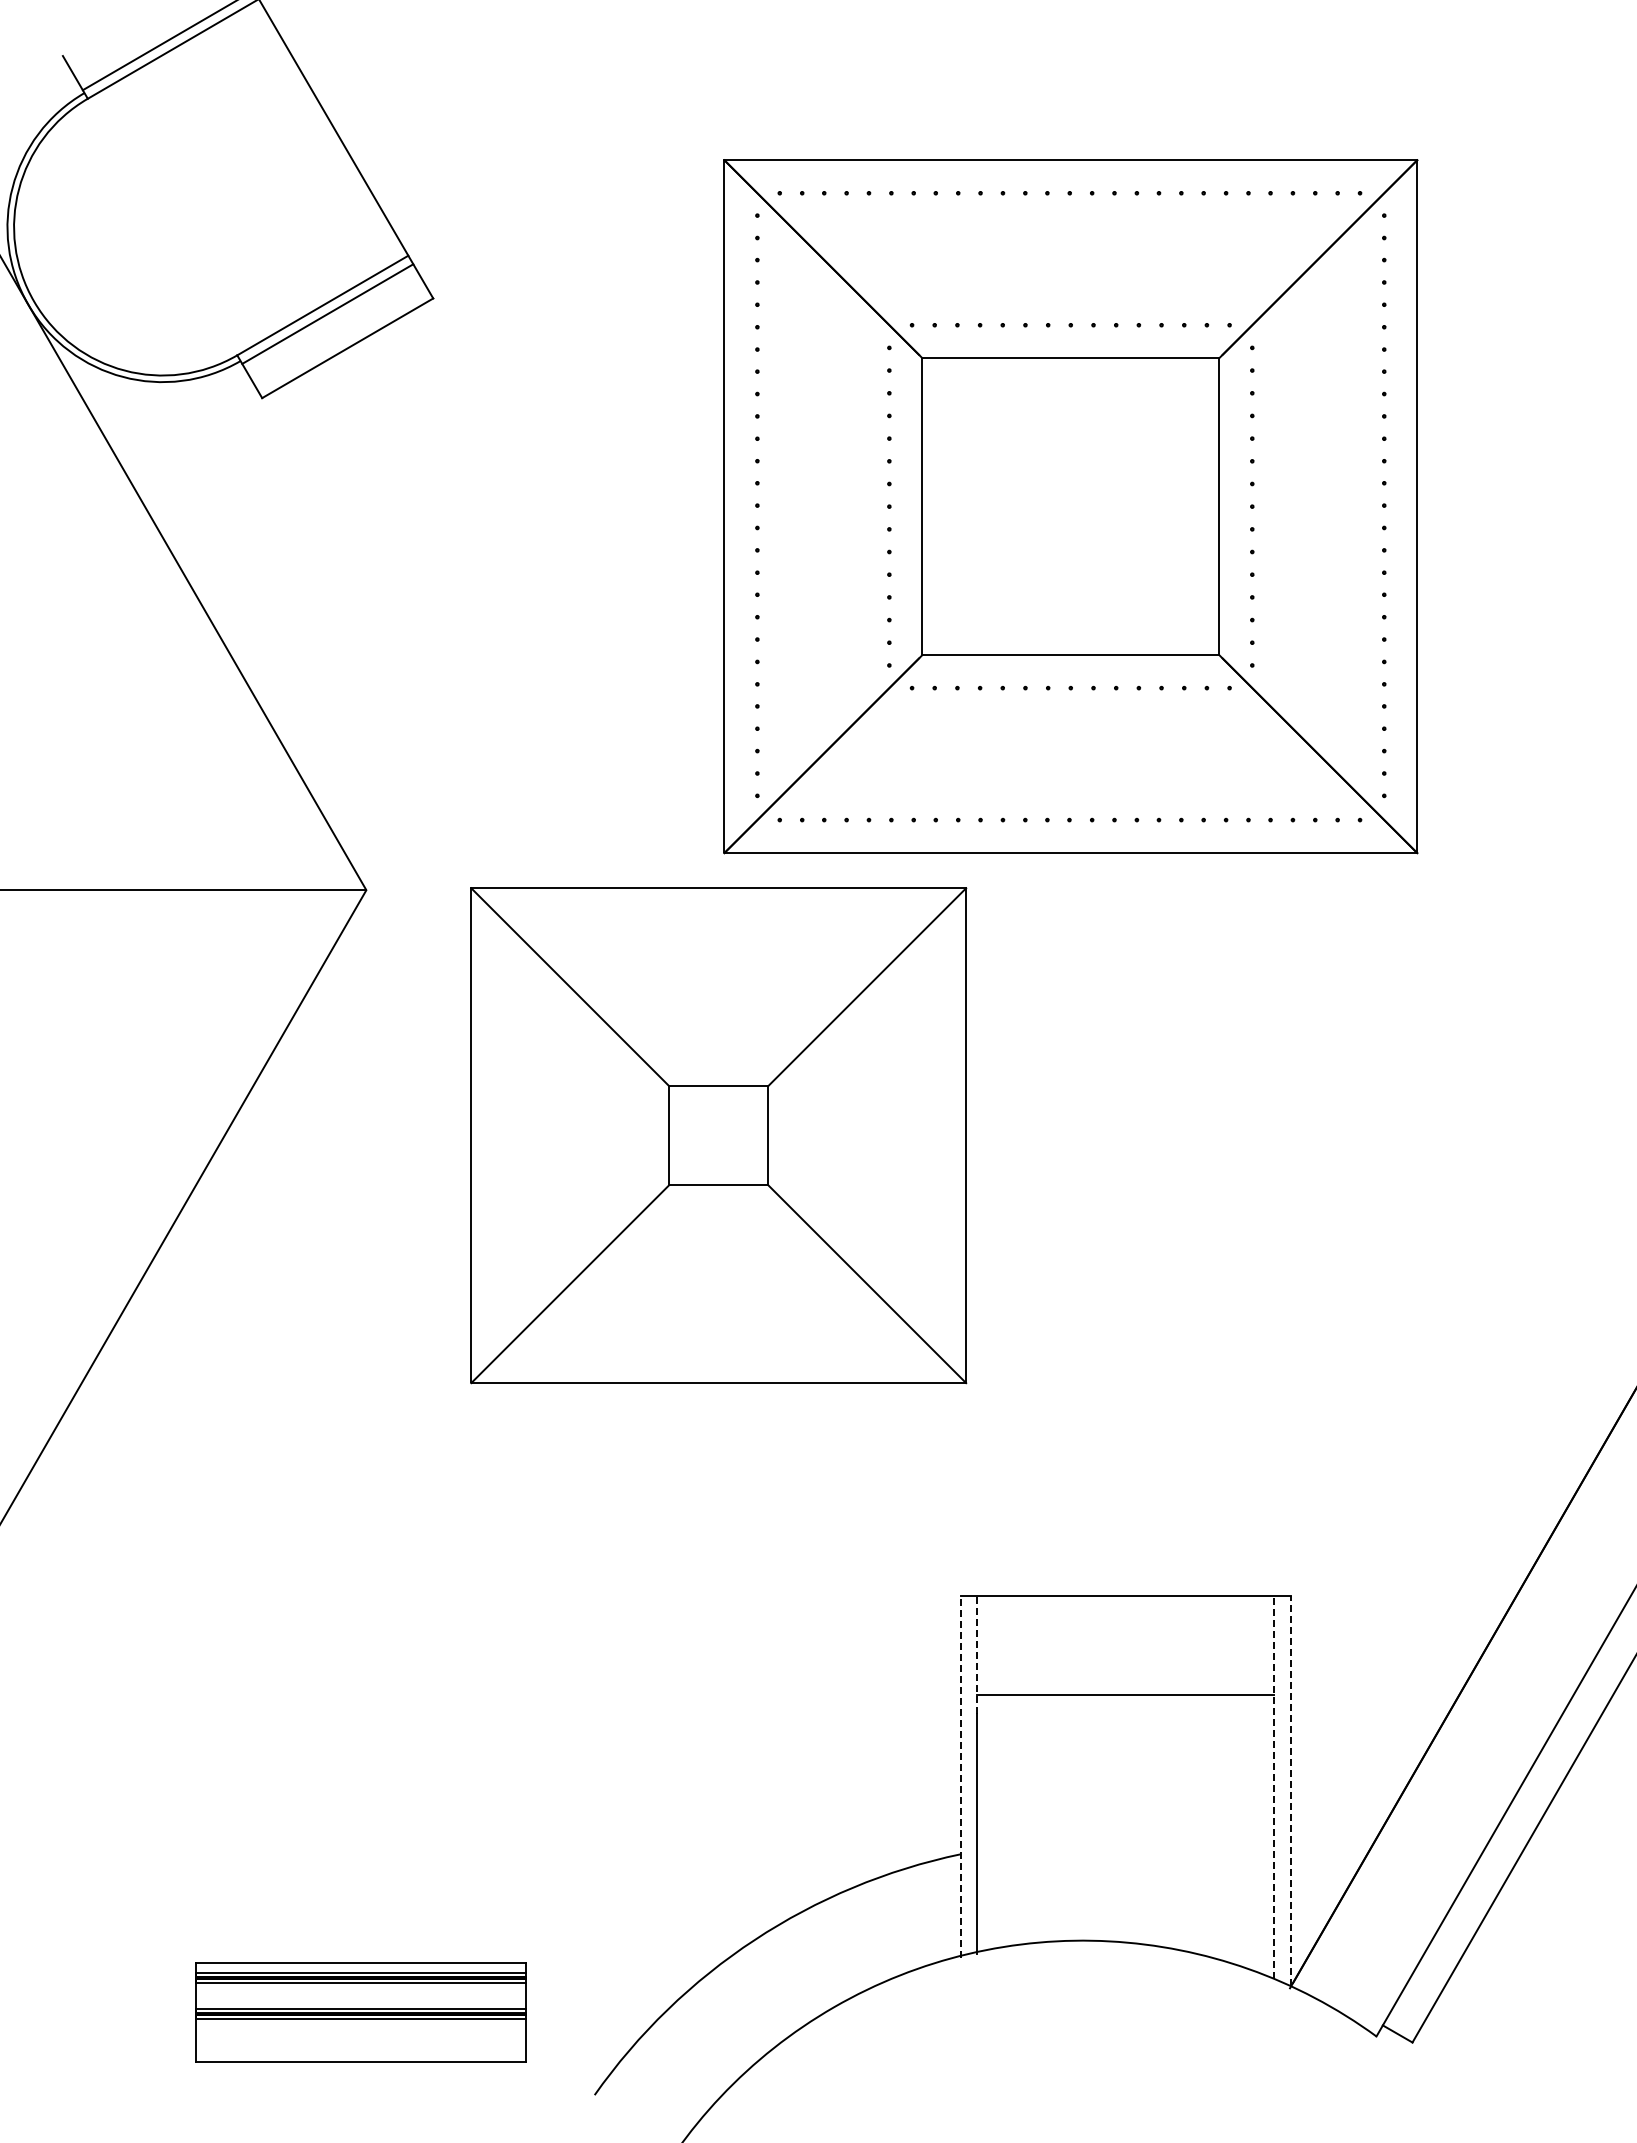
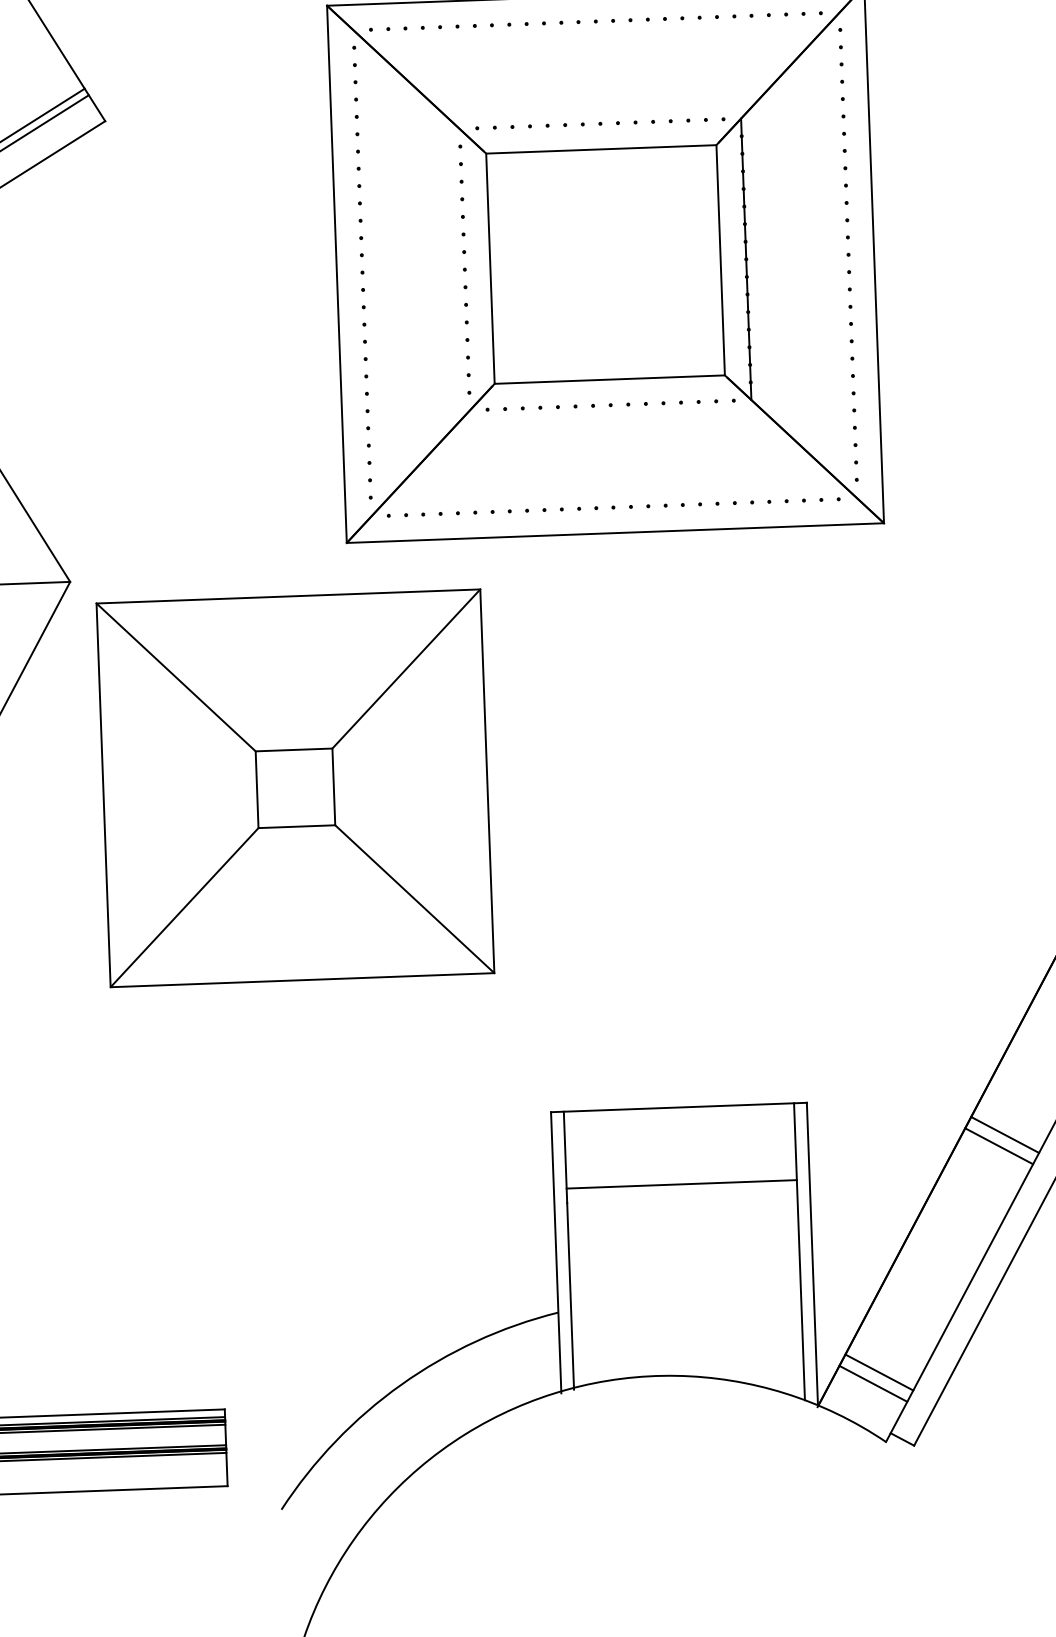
line: (1252, 506) -> (746, 259), added
part: (718, 1135) -> (295, 788), moved
line: (1544, 1646) -> (1005, 1134), added
line: (977, 1654) -> (565, 1157), dashed -> solid
line: (1535, 1660) -> (998, 1145), added
line: (960, 1776) -> (556, 1252), dashed -> solid
line: (1274, 1786) -> (799, 1251), dashed -> solid
line: (1290, 1790) -> (812, 1253), dashed -> solid
line: (1371, 1946) -> (879, 1372), added
line: (1362, 1960) -> (873, 1383), added

